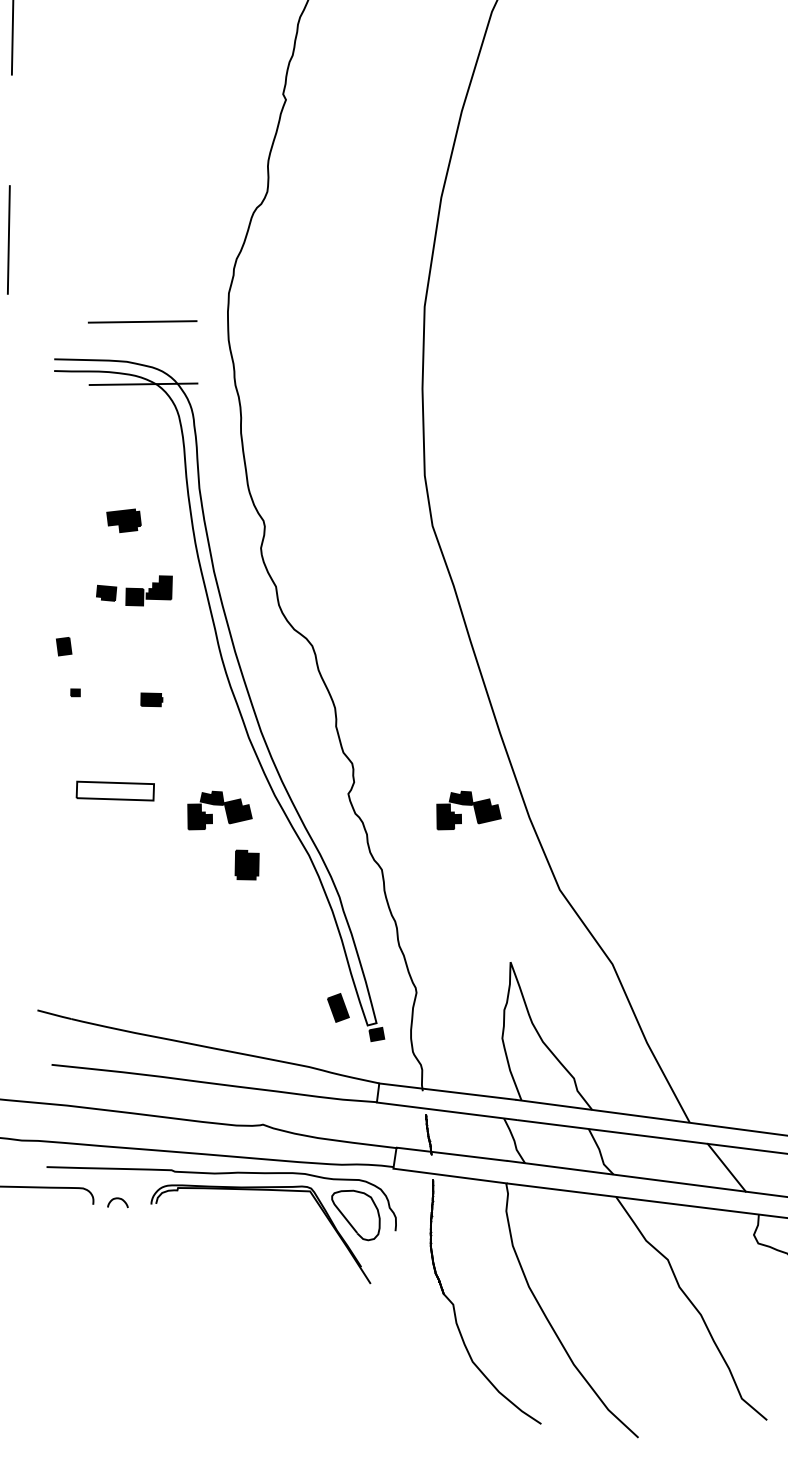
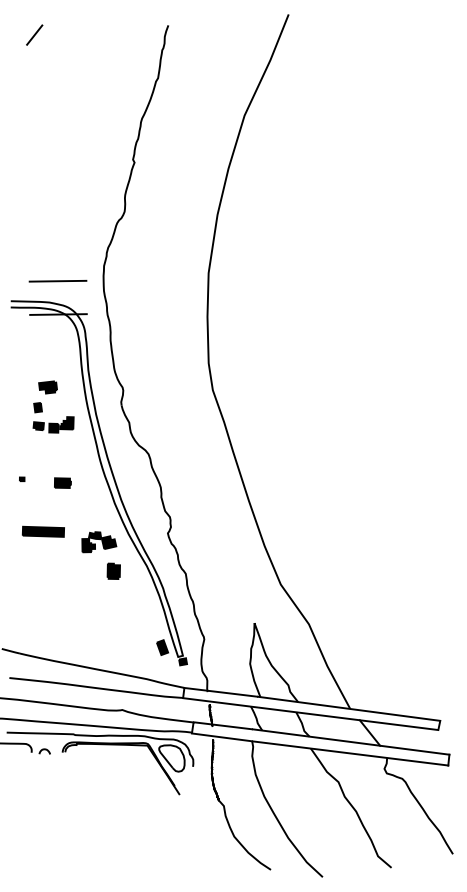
part: (63, 646) -> (37, 407), moved
part: (151, 698) -> (62, 482), size x1.43
fill: (115, 790) -> (43, 531), added
part: (469, 811) -> (232, 542), removed

